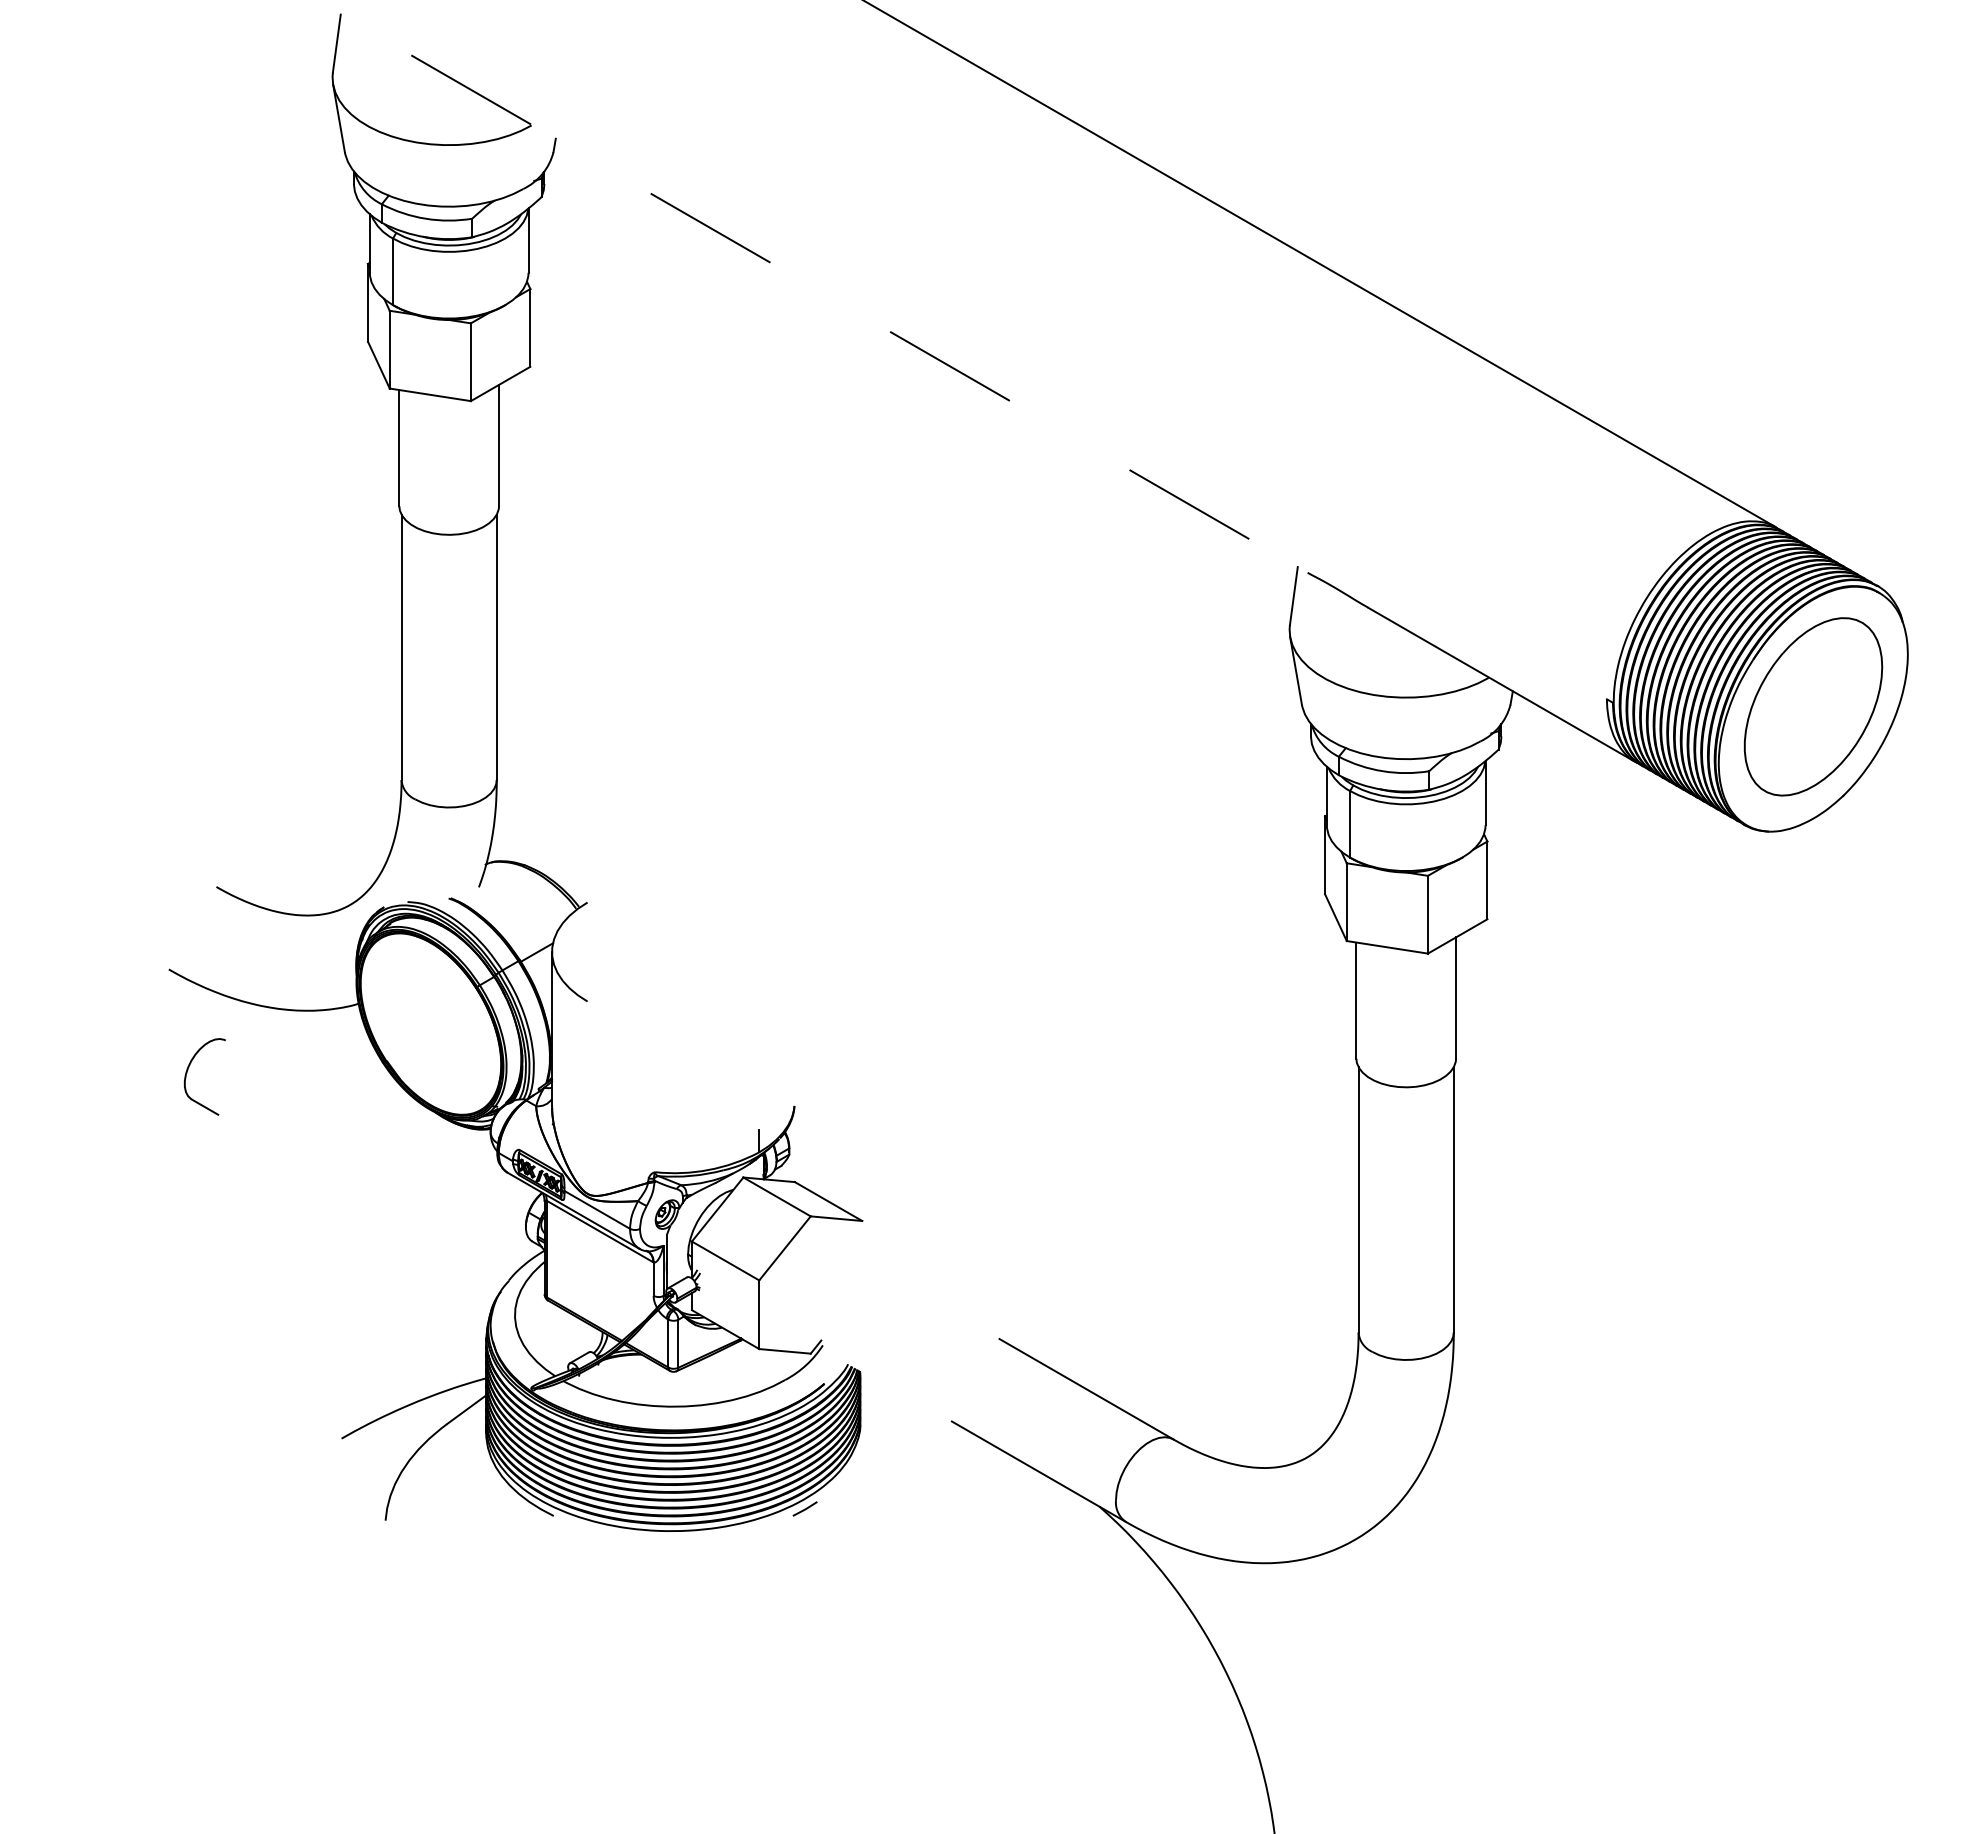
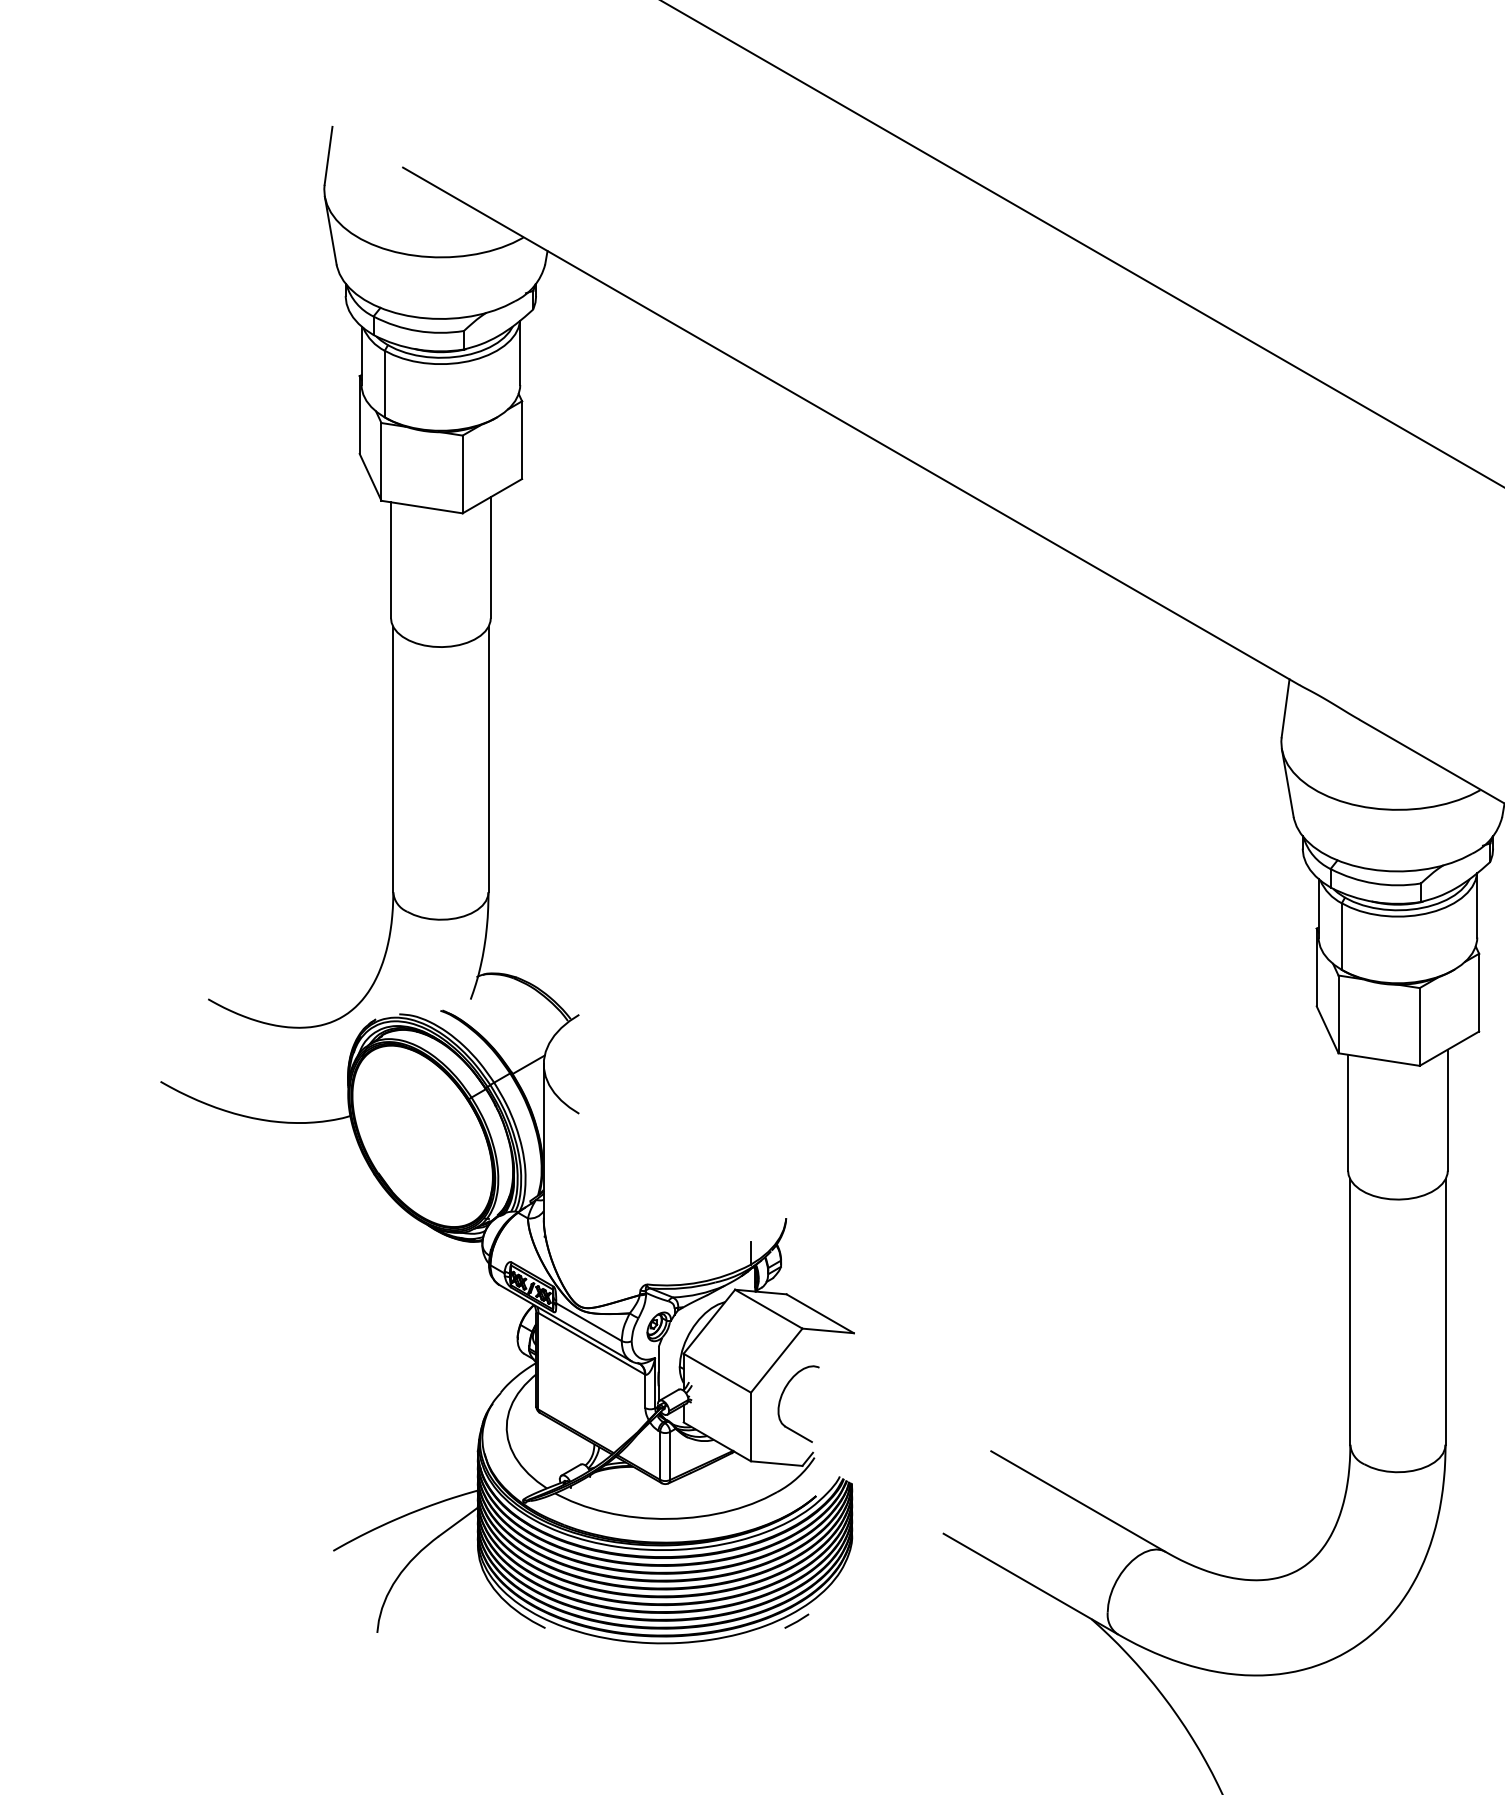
line: (859, 314) -> (851, 426), dashed -> solid
part: (188, 1070) -> (782, 1397), moved

